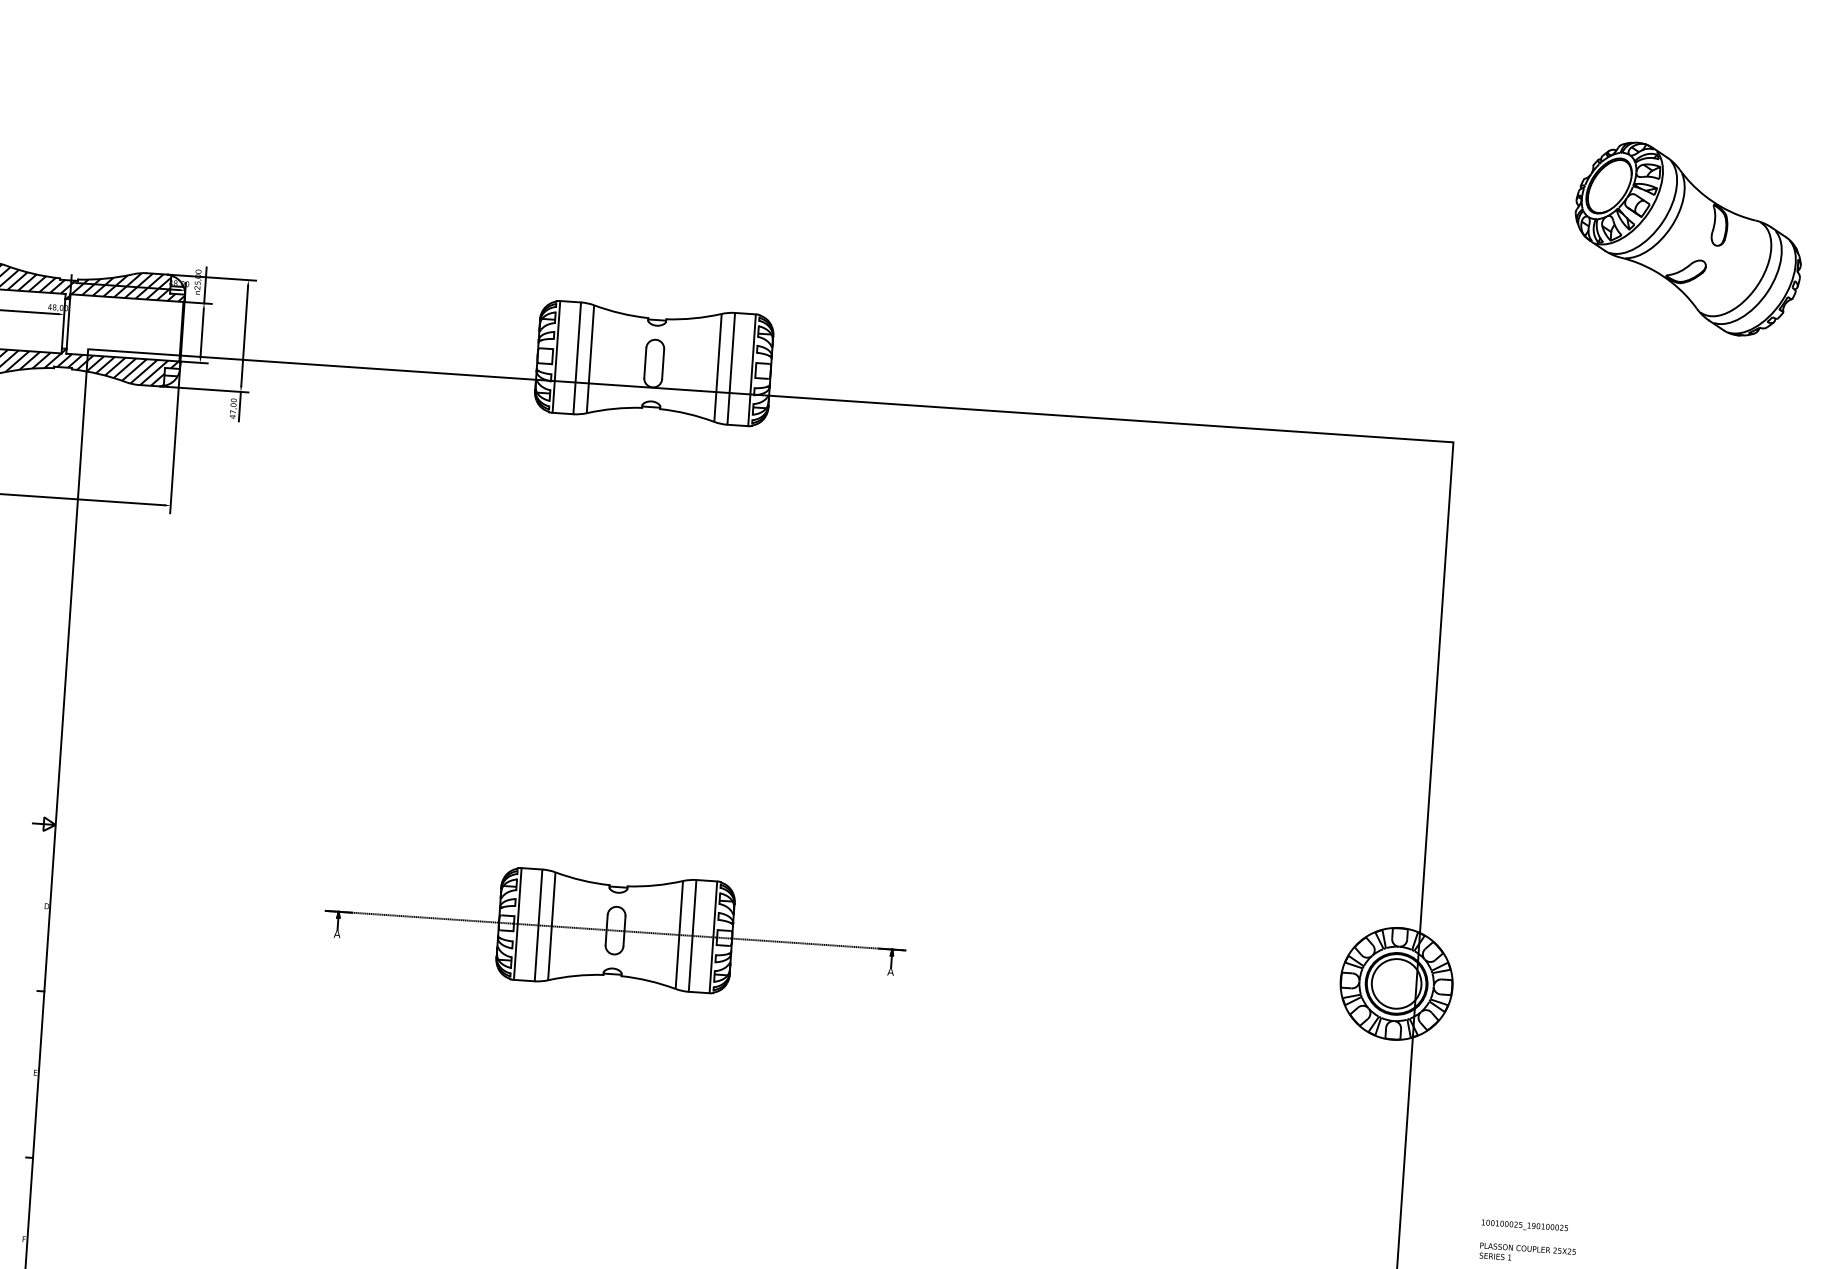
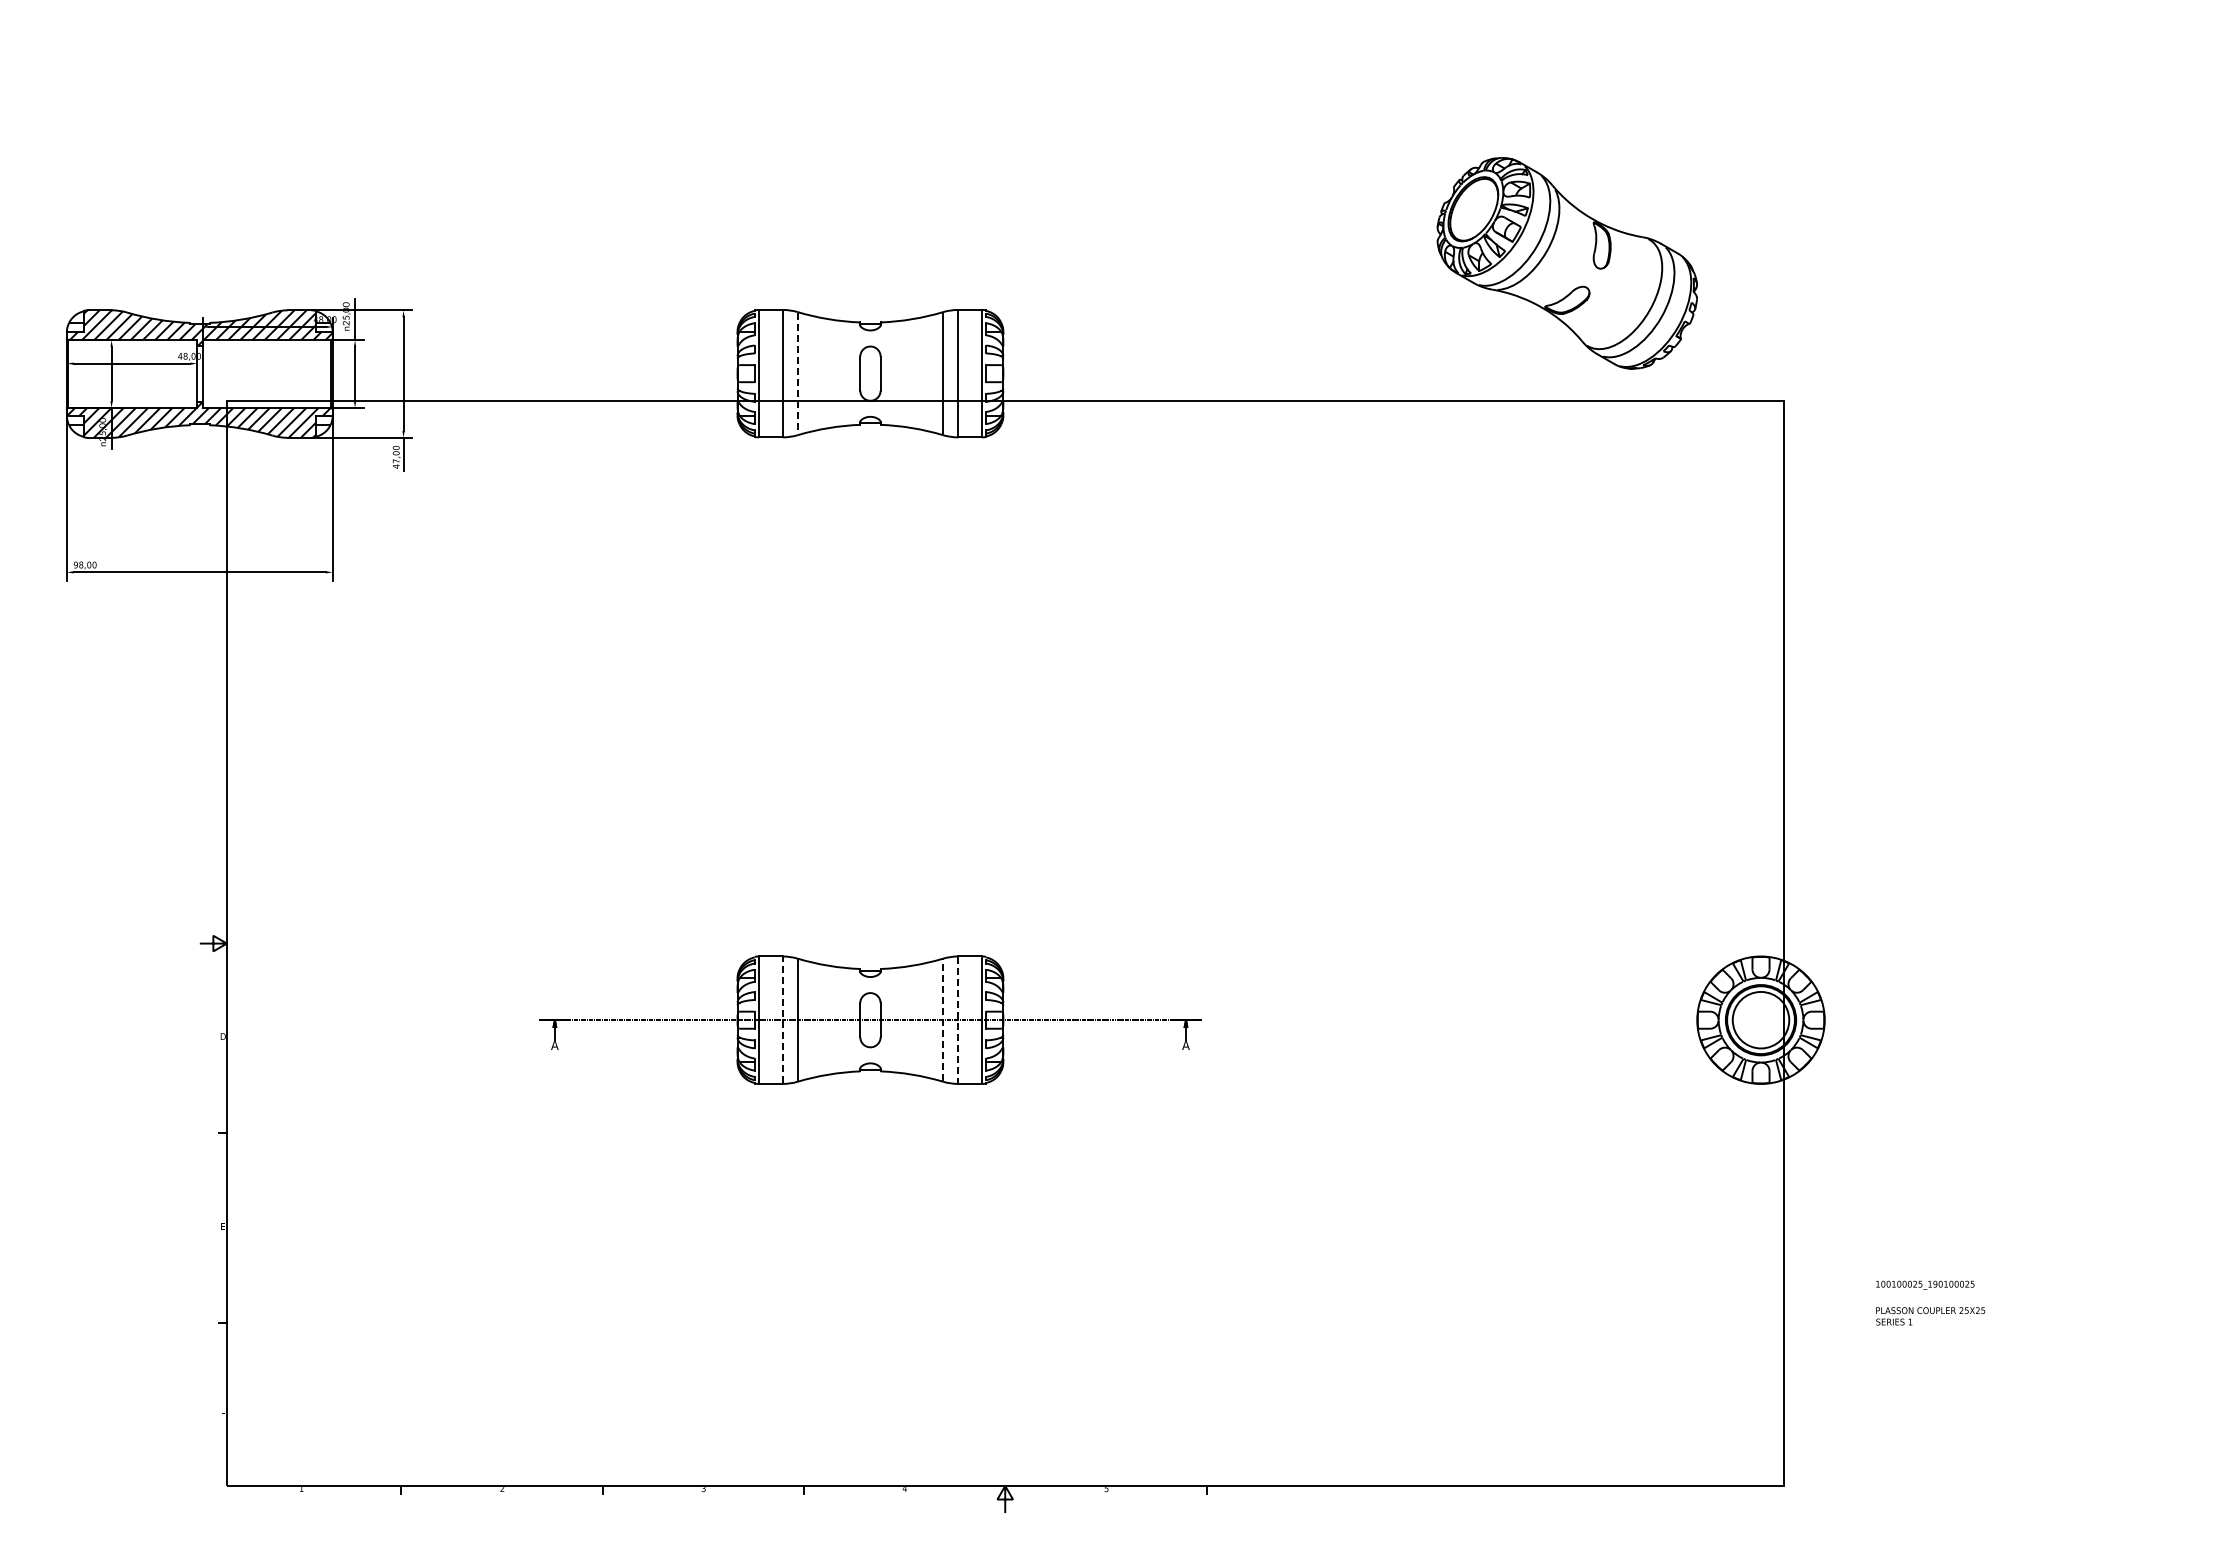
part: (1687, 239) -> (1566, 263), moved
line: (590, 359) -> (797, 373), solid -> dashed
line: (538, 925) -> (782, 1020), solid -> dashed
line: (679, 935) -> (943, 1020), solid -> dashed
line: (692, 936) -> (958, 1020), solid -> dashed

